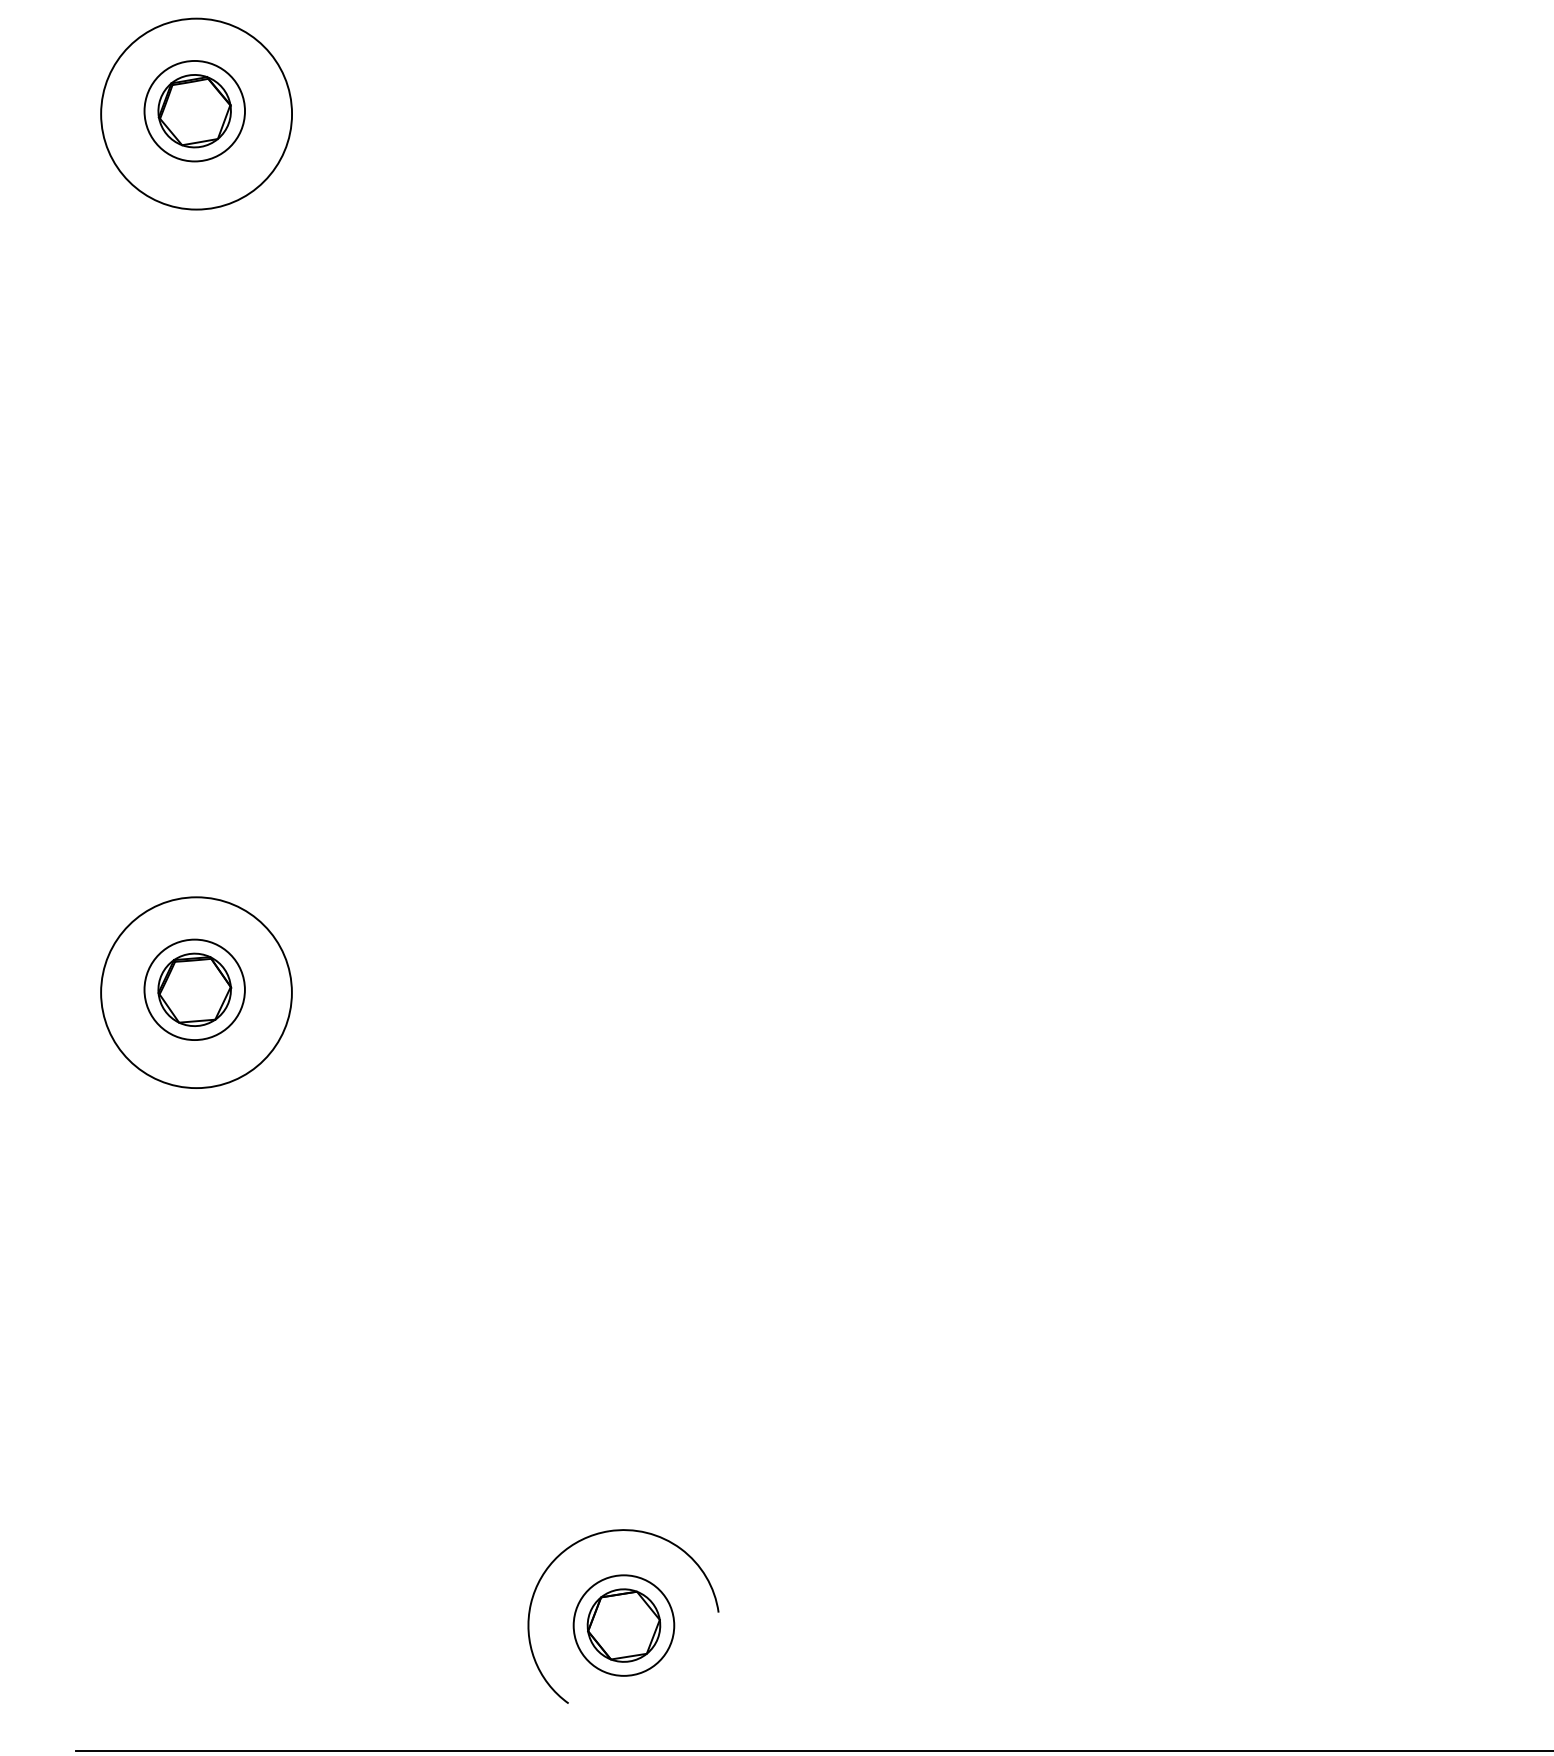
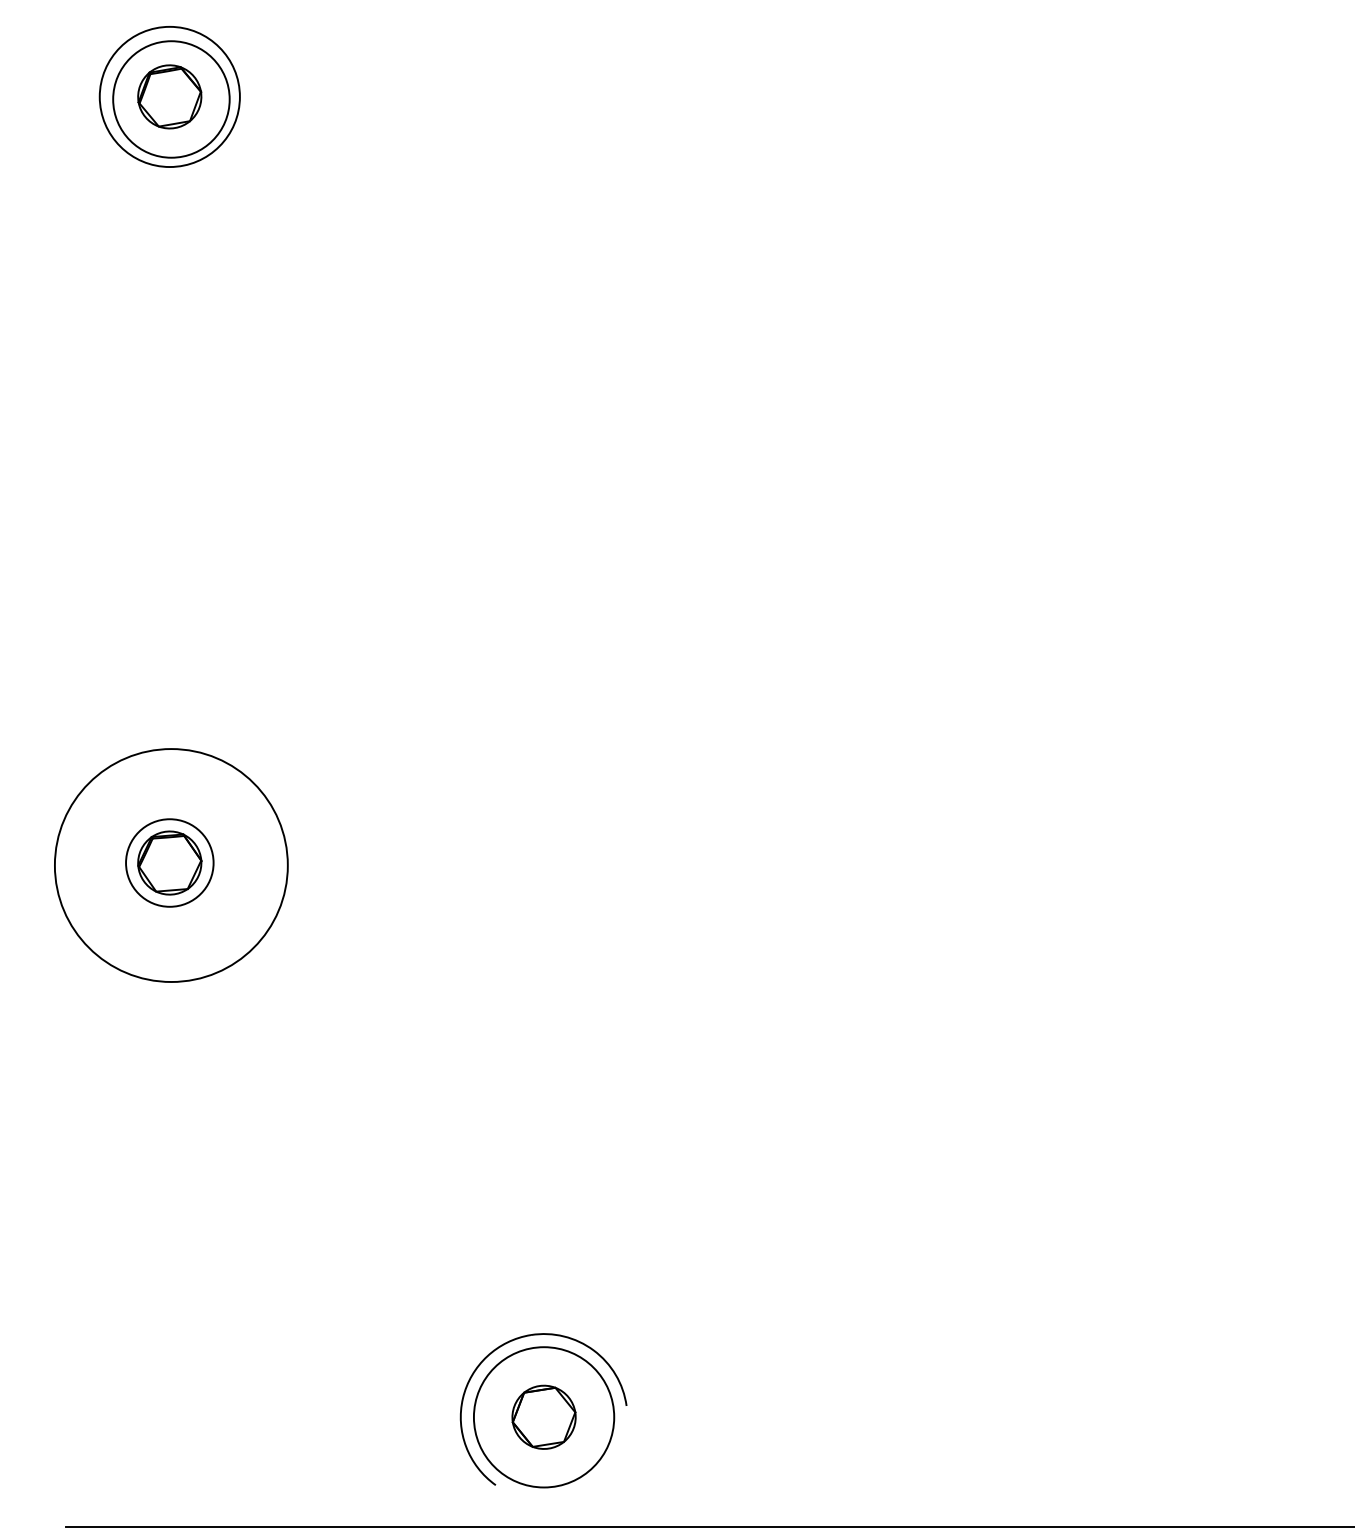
circle: (194, 110) -> (169, 96), size x1.6
circle: (196, 113) -> (171, 98), size x0.7
circle: (196, 992) -> (171, 865), size x1.4
circle: (623, 1625) -> (543, 1417), size x1.6

